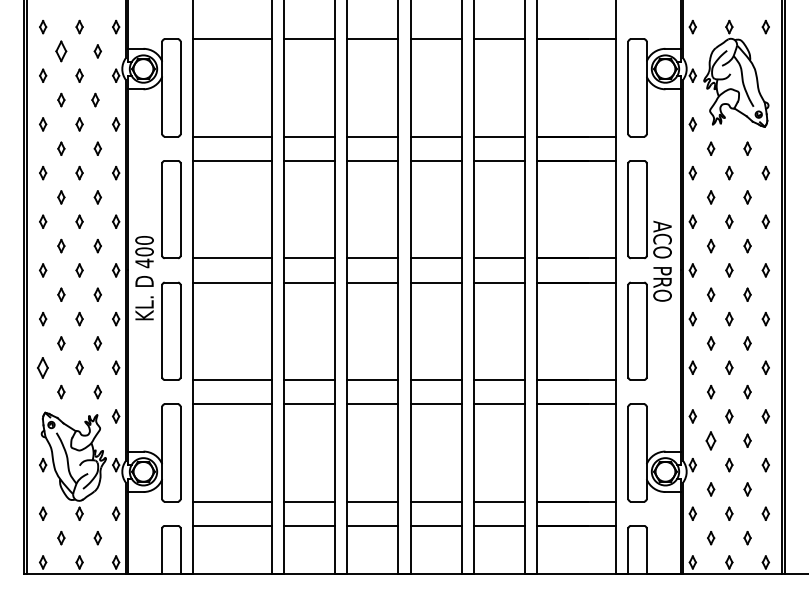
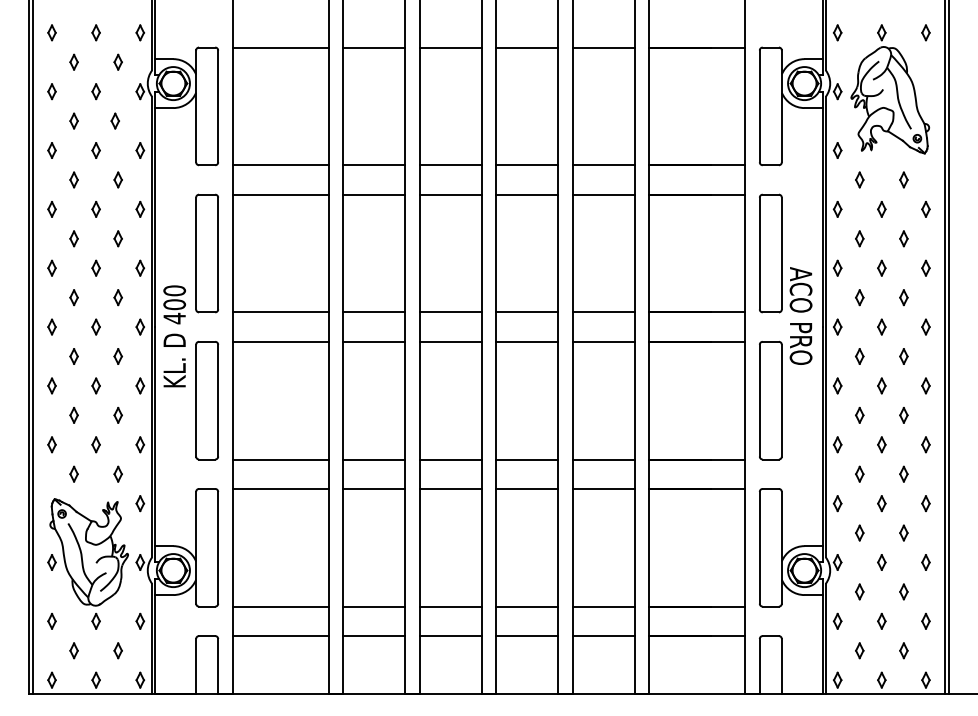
part: (61, 51) -> (74, 62), size x0.62
part: (43, 367) -> (52, 444), size x0.62
part: (711, 440) -> (860, 532), size x0.71

